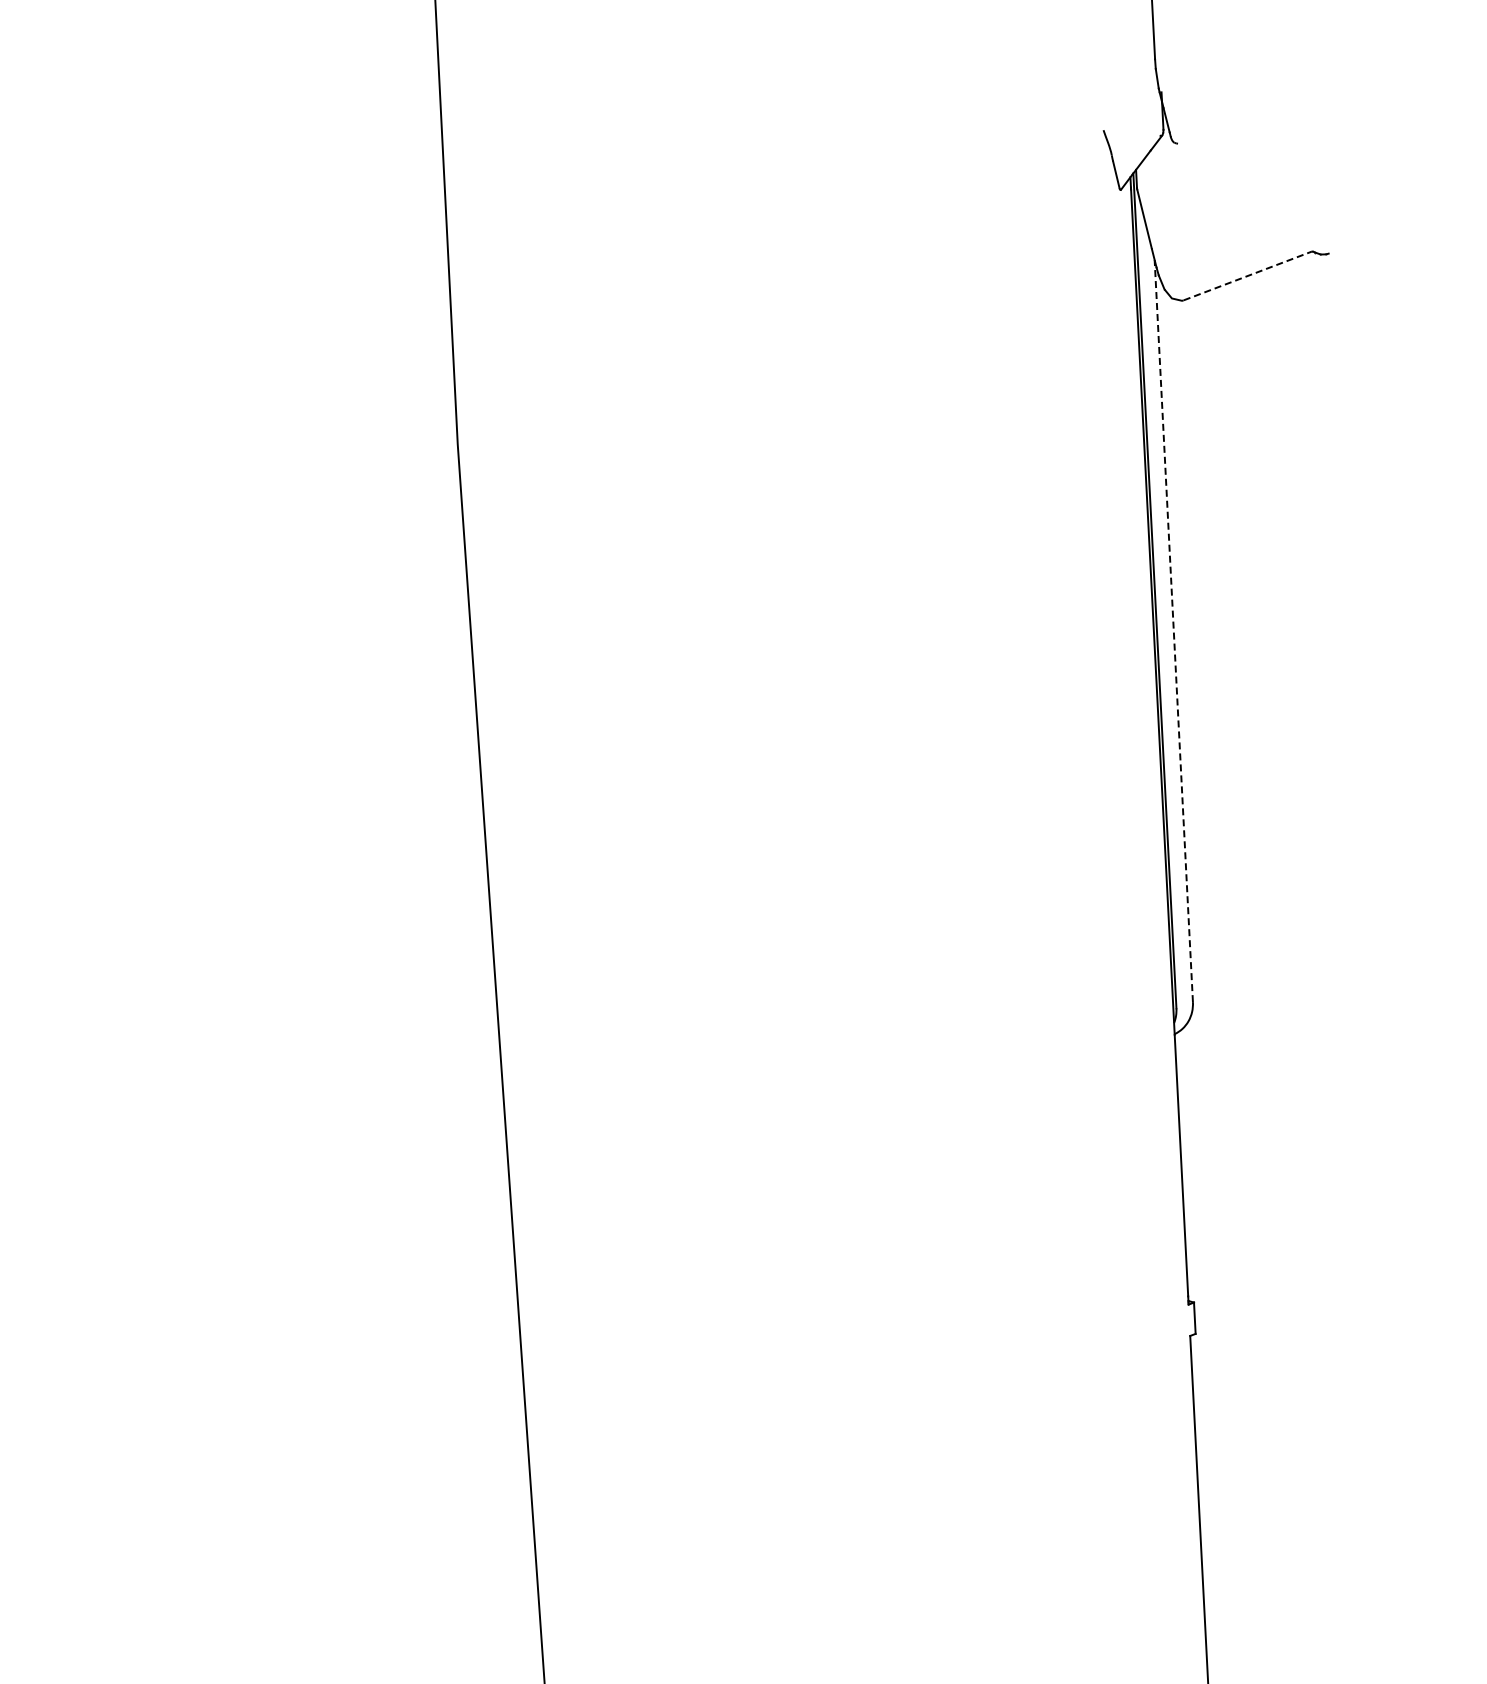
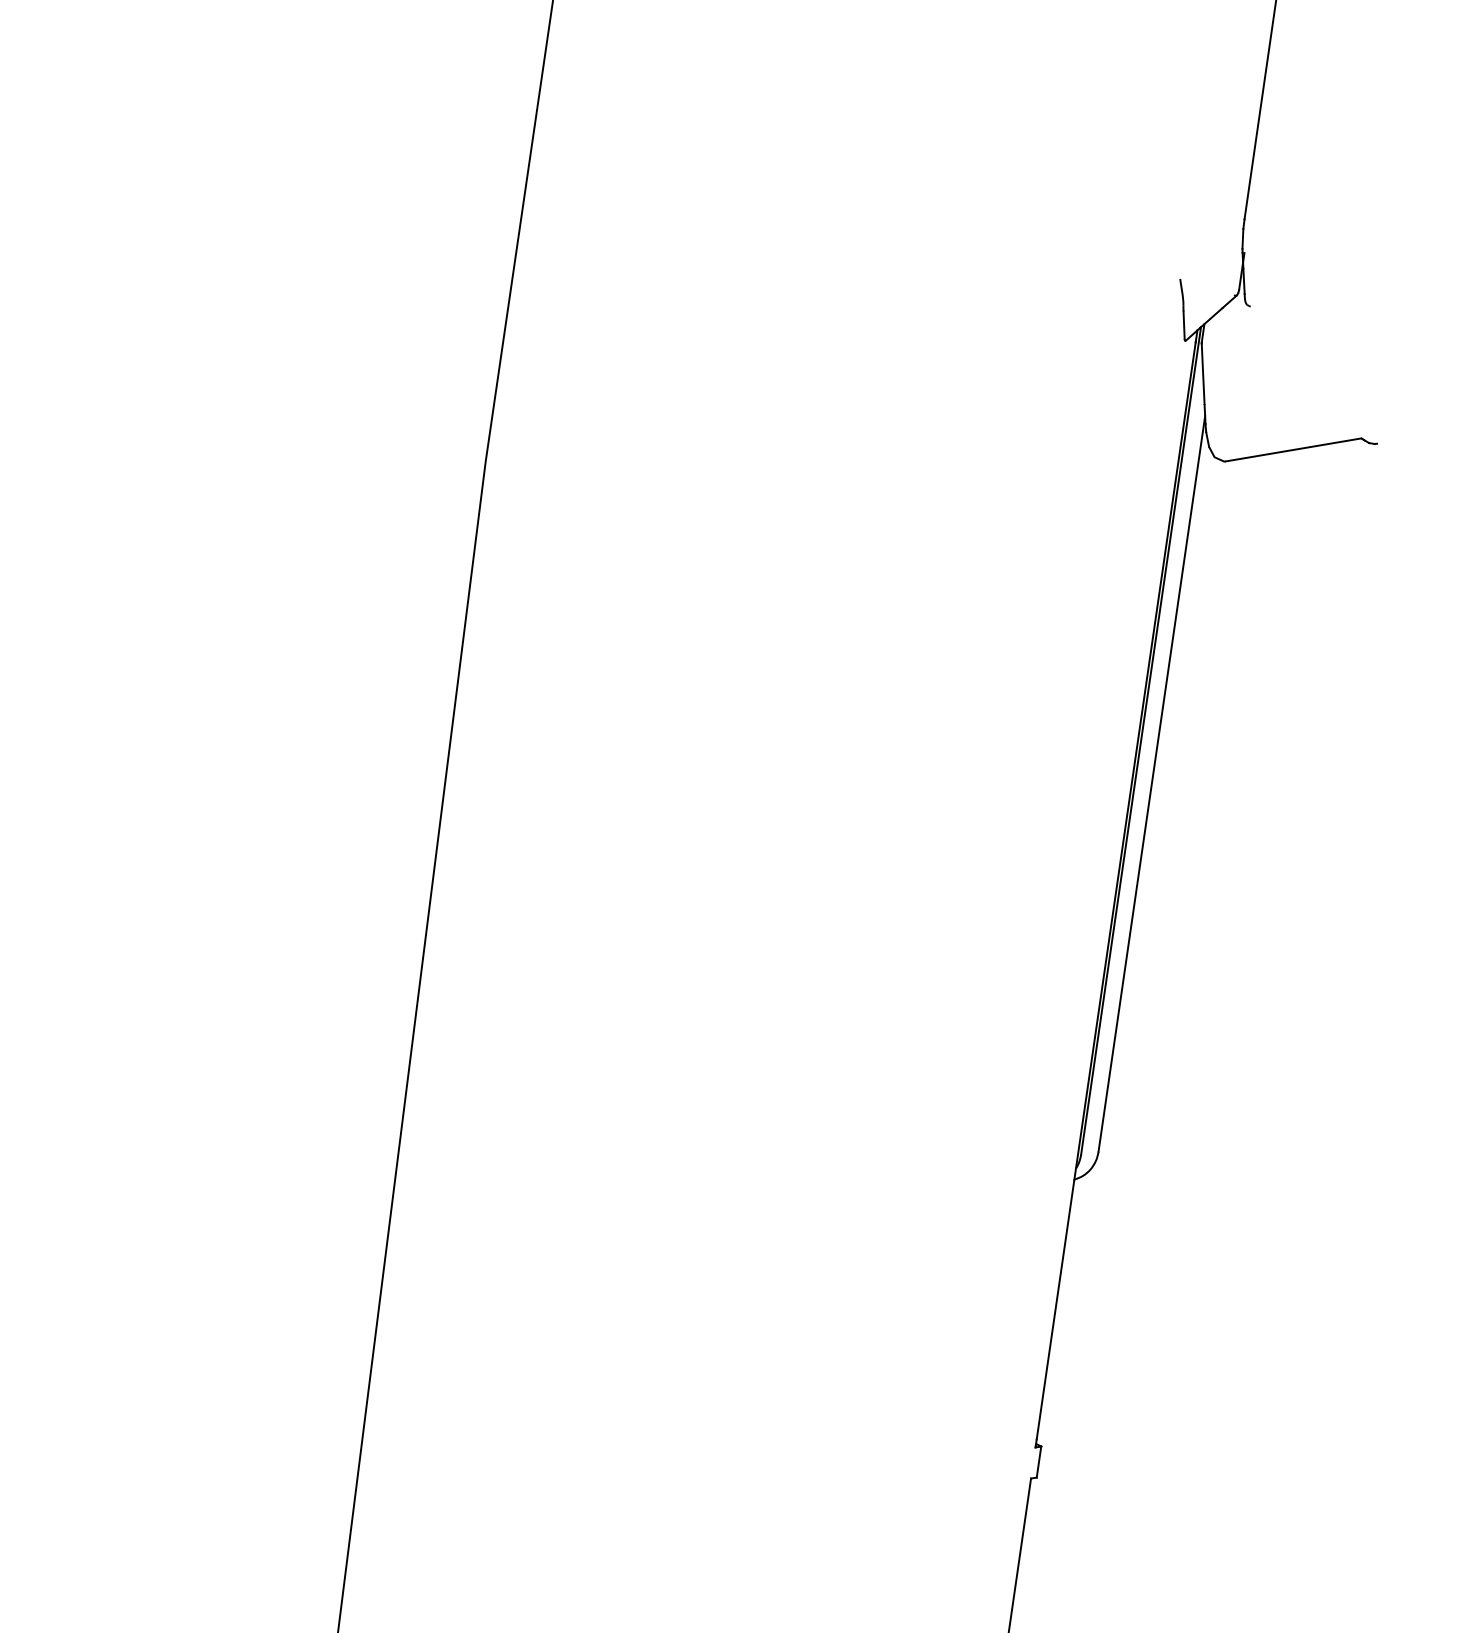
line: (1247, 275) -> (1293, 449), dashed -> solid
line: (1173, 631) -> (1151, 784), dashed -> solid

